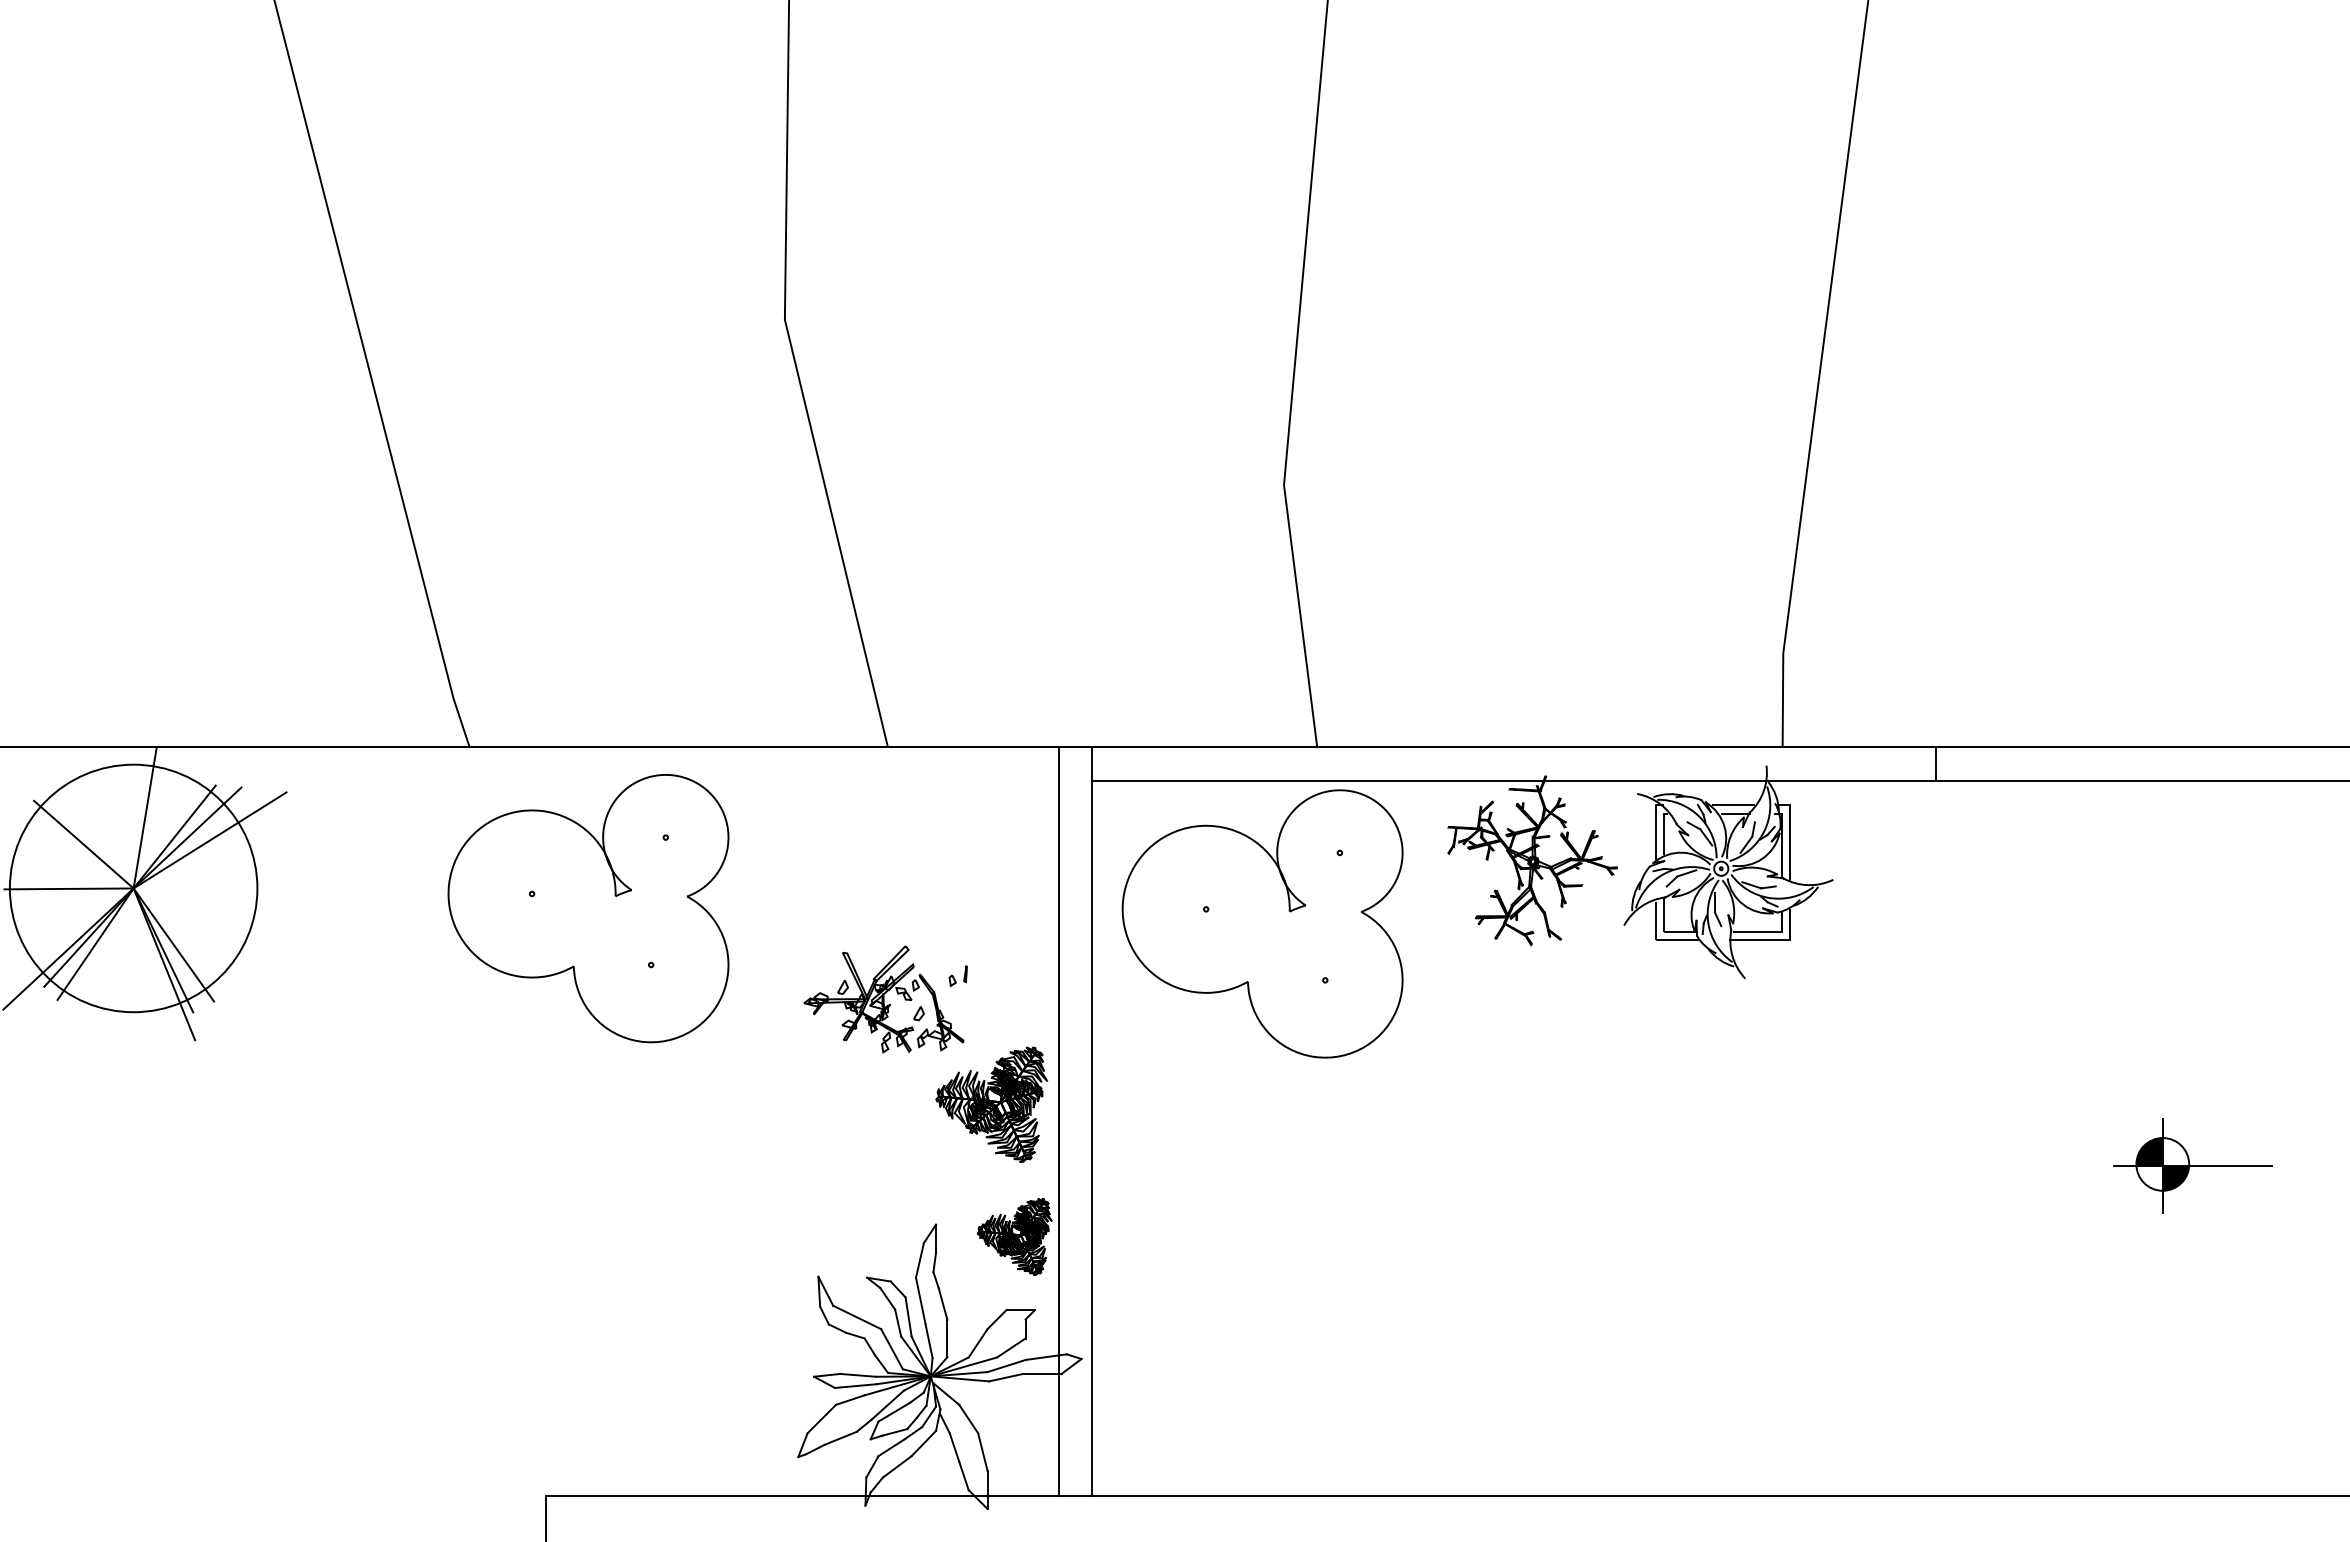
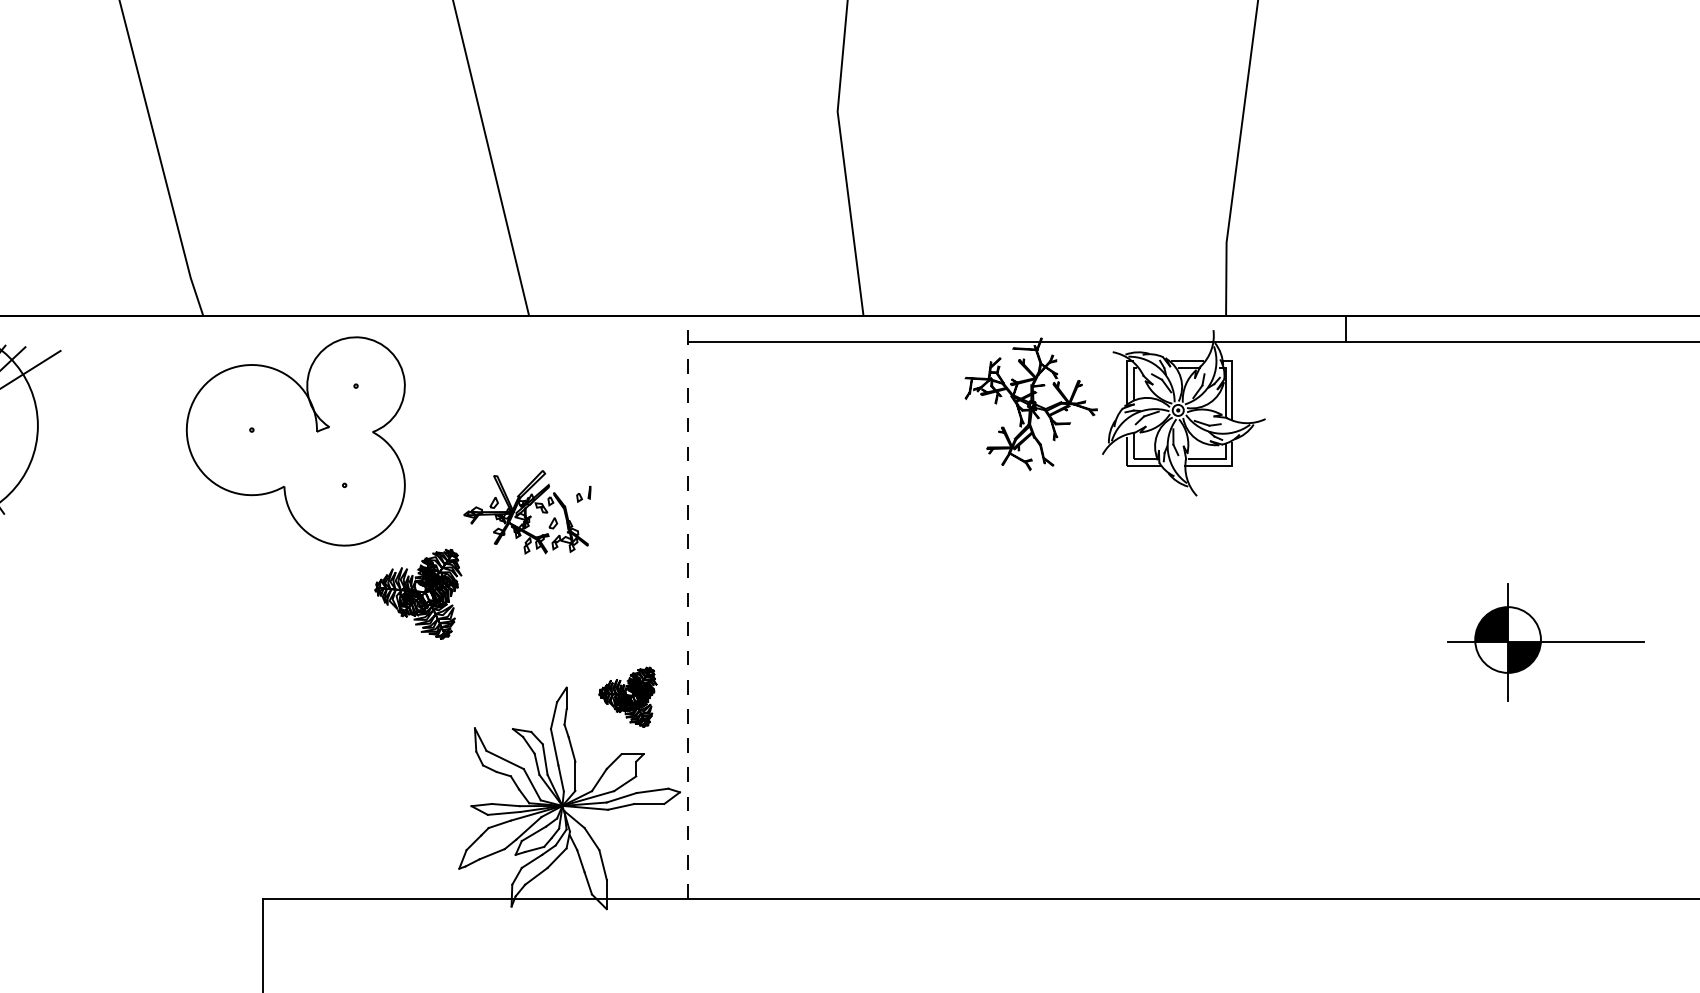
part: (1262, 923) -> (820, 453), removed
part: (991, 1104) -> (418, 594), moved
line: (1092, 1120) -> (688, 606), solid -> dashed
line: (1058, 1121) -> (661, 607), removed
part: (2192, 1165) -> (1545, 641), size x1.6

